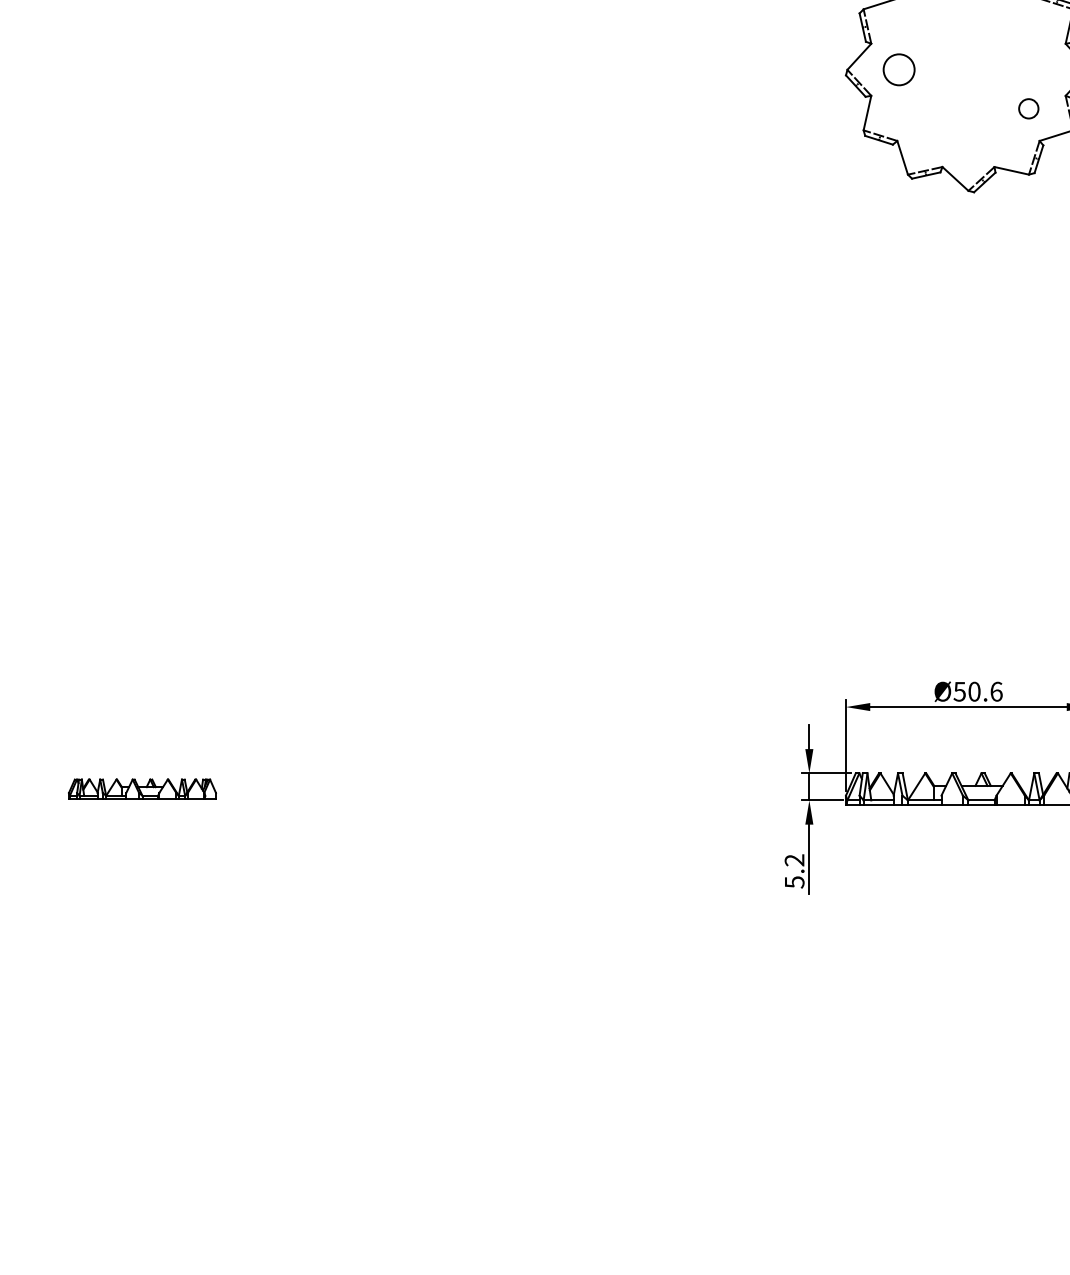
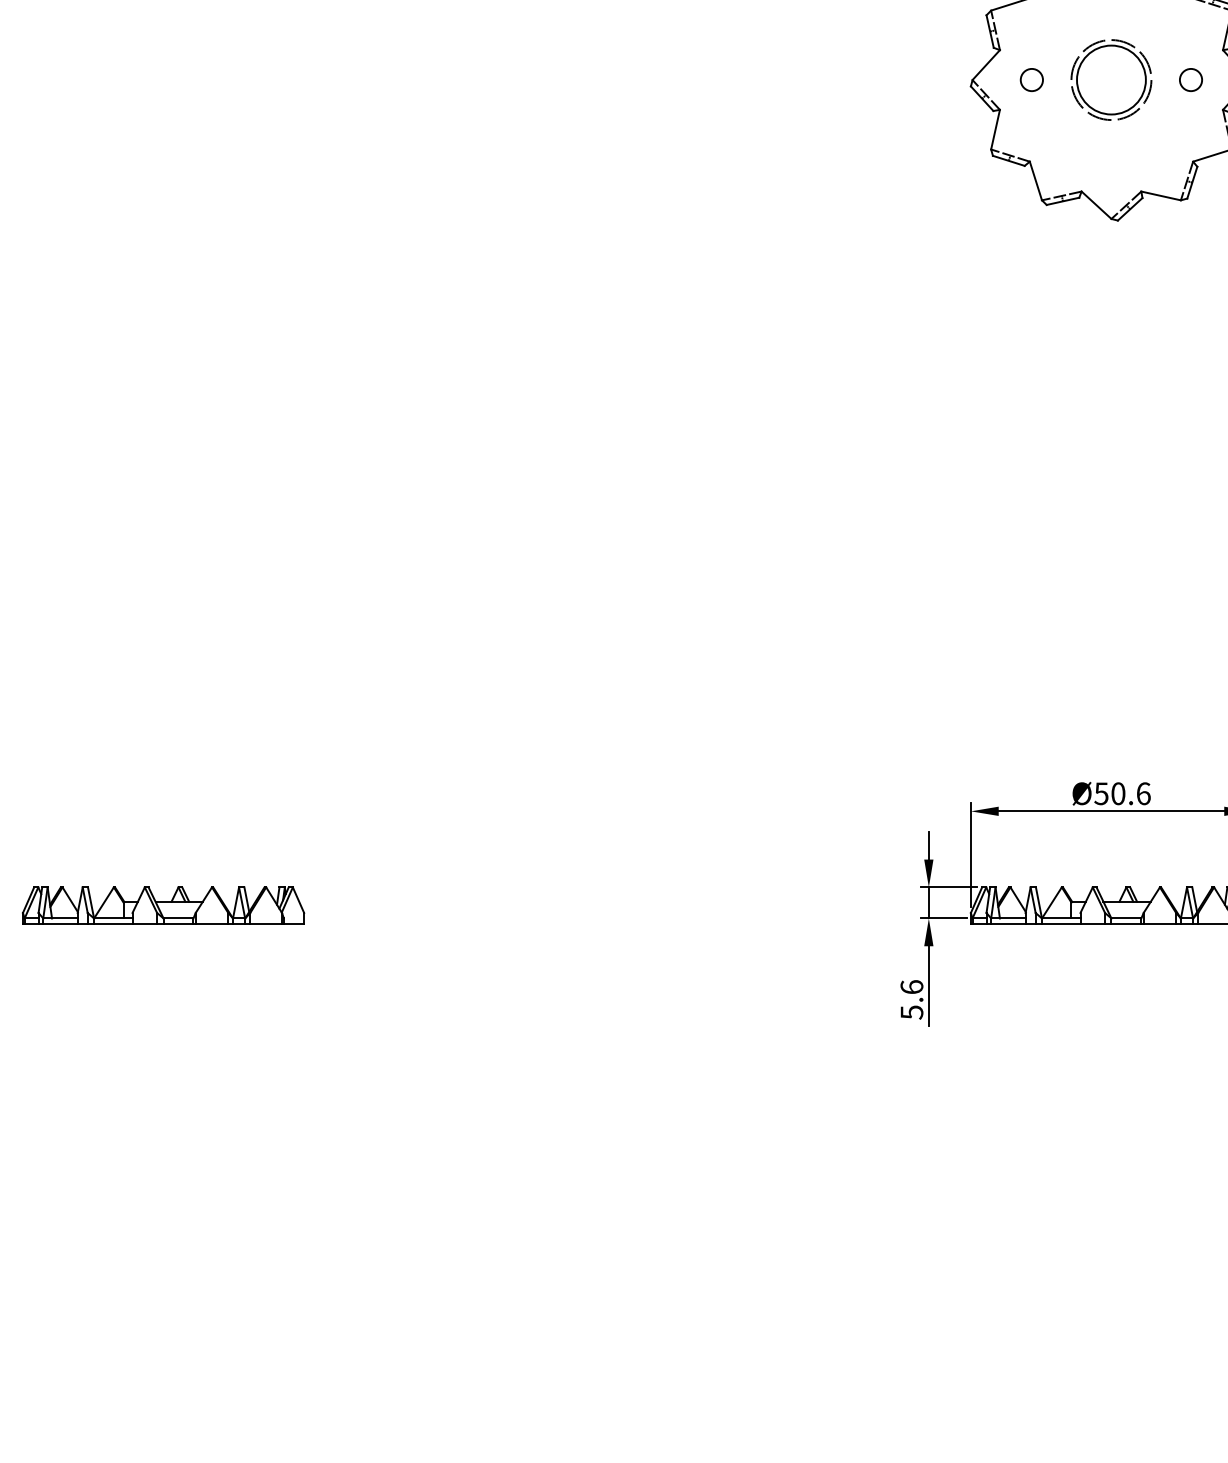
circle: (898, 69) -> (1031, 79), size x0.62
part: (968, 69) -> (1111, 79), added
circle: (1028, 108) -> (1190, 79), moved
part: (142, 788) -> (163, 904), size x1.67
text: (794, 860) -> (911, 987), 5.2 -> 5.6

